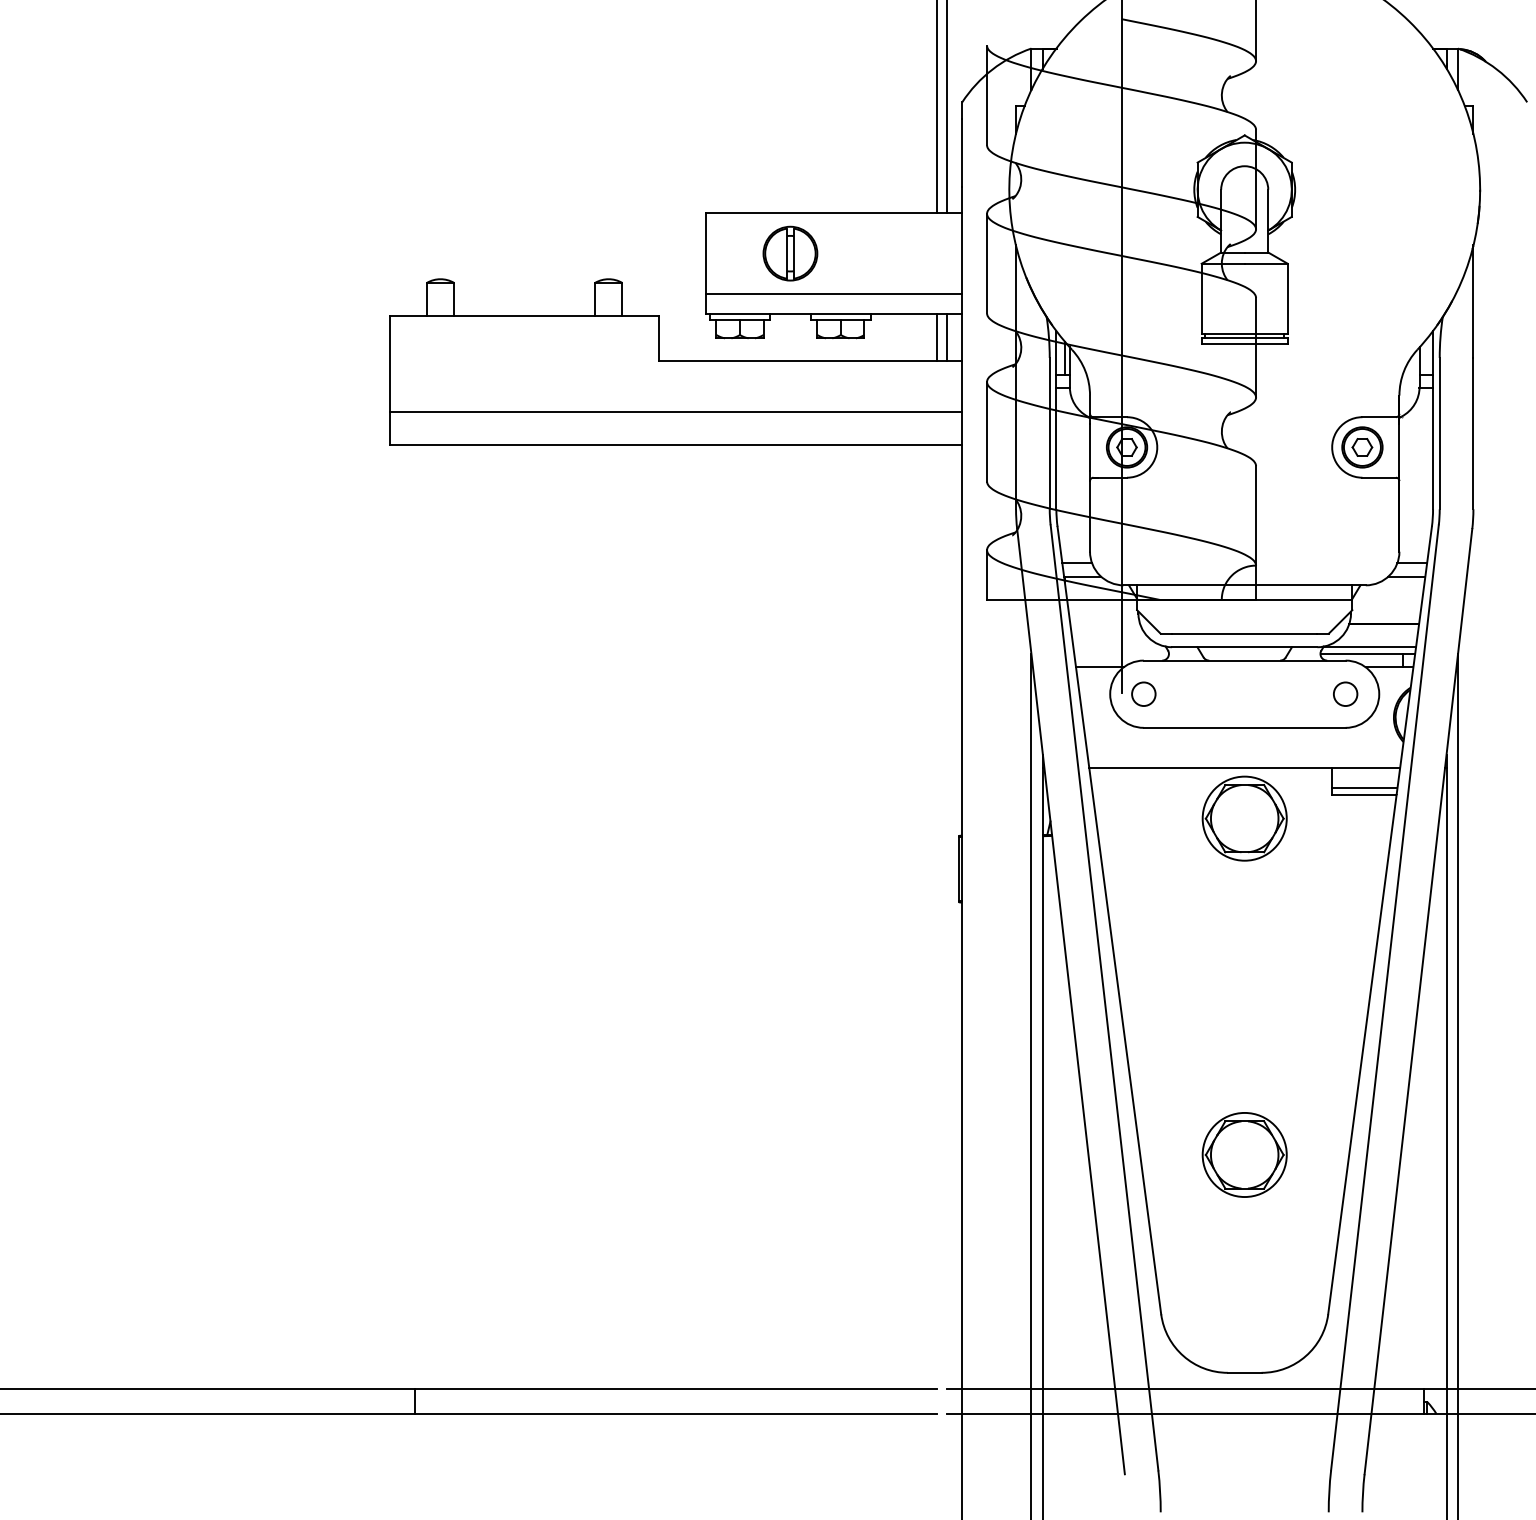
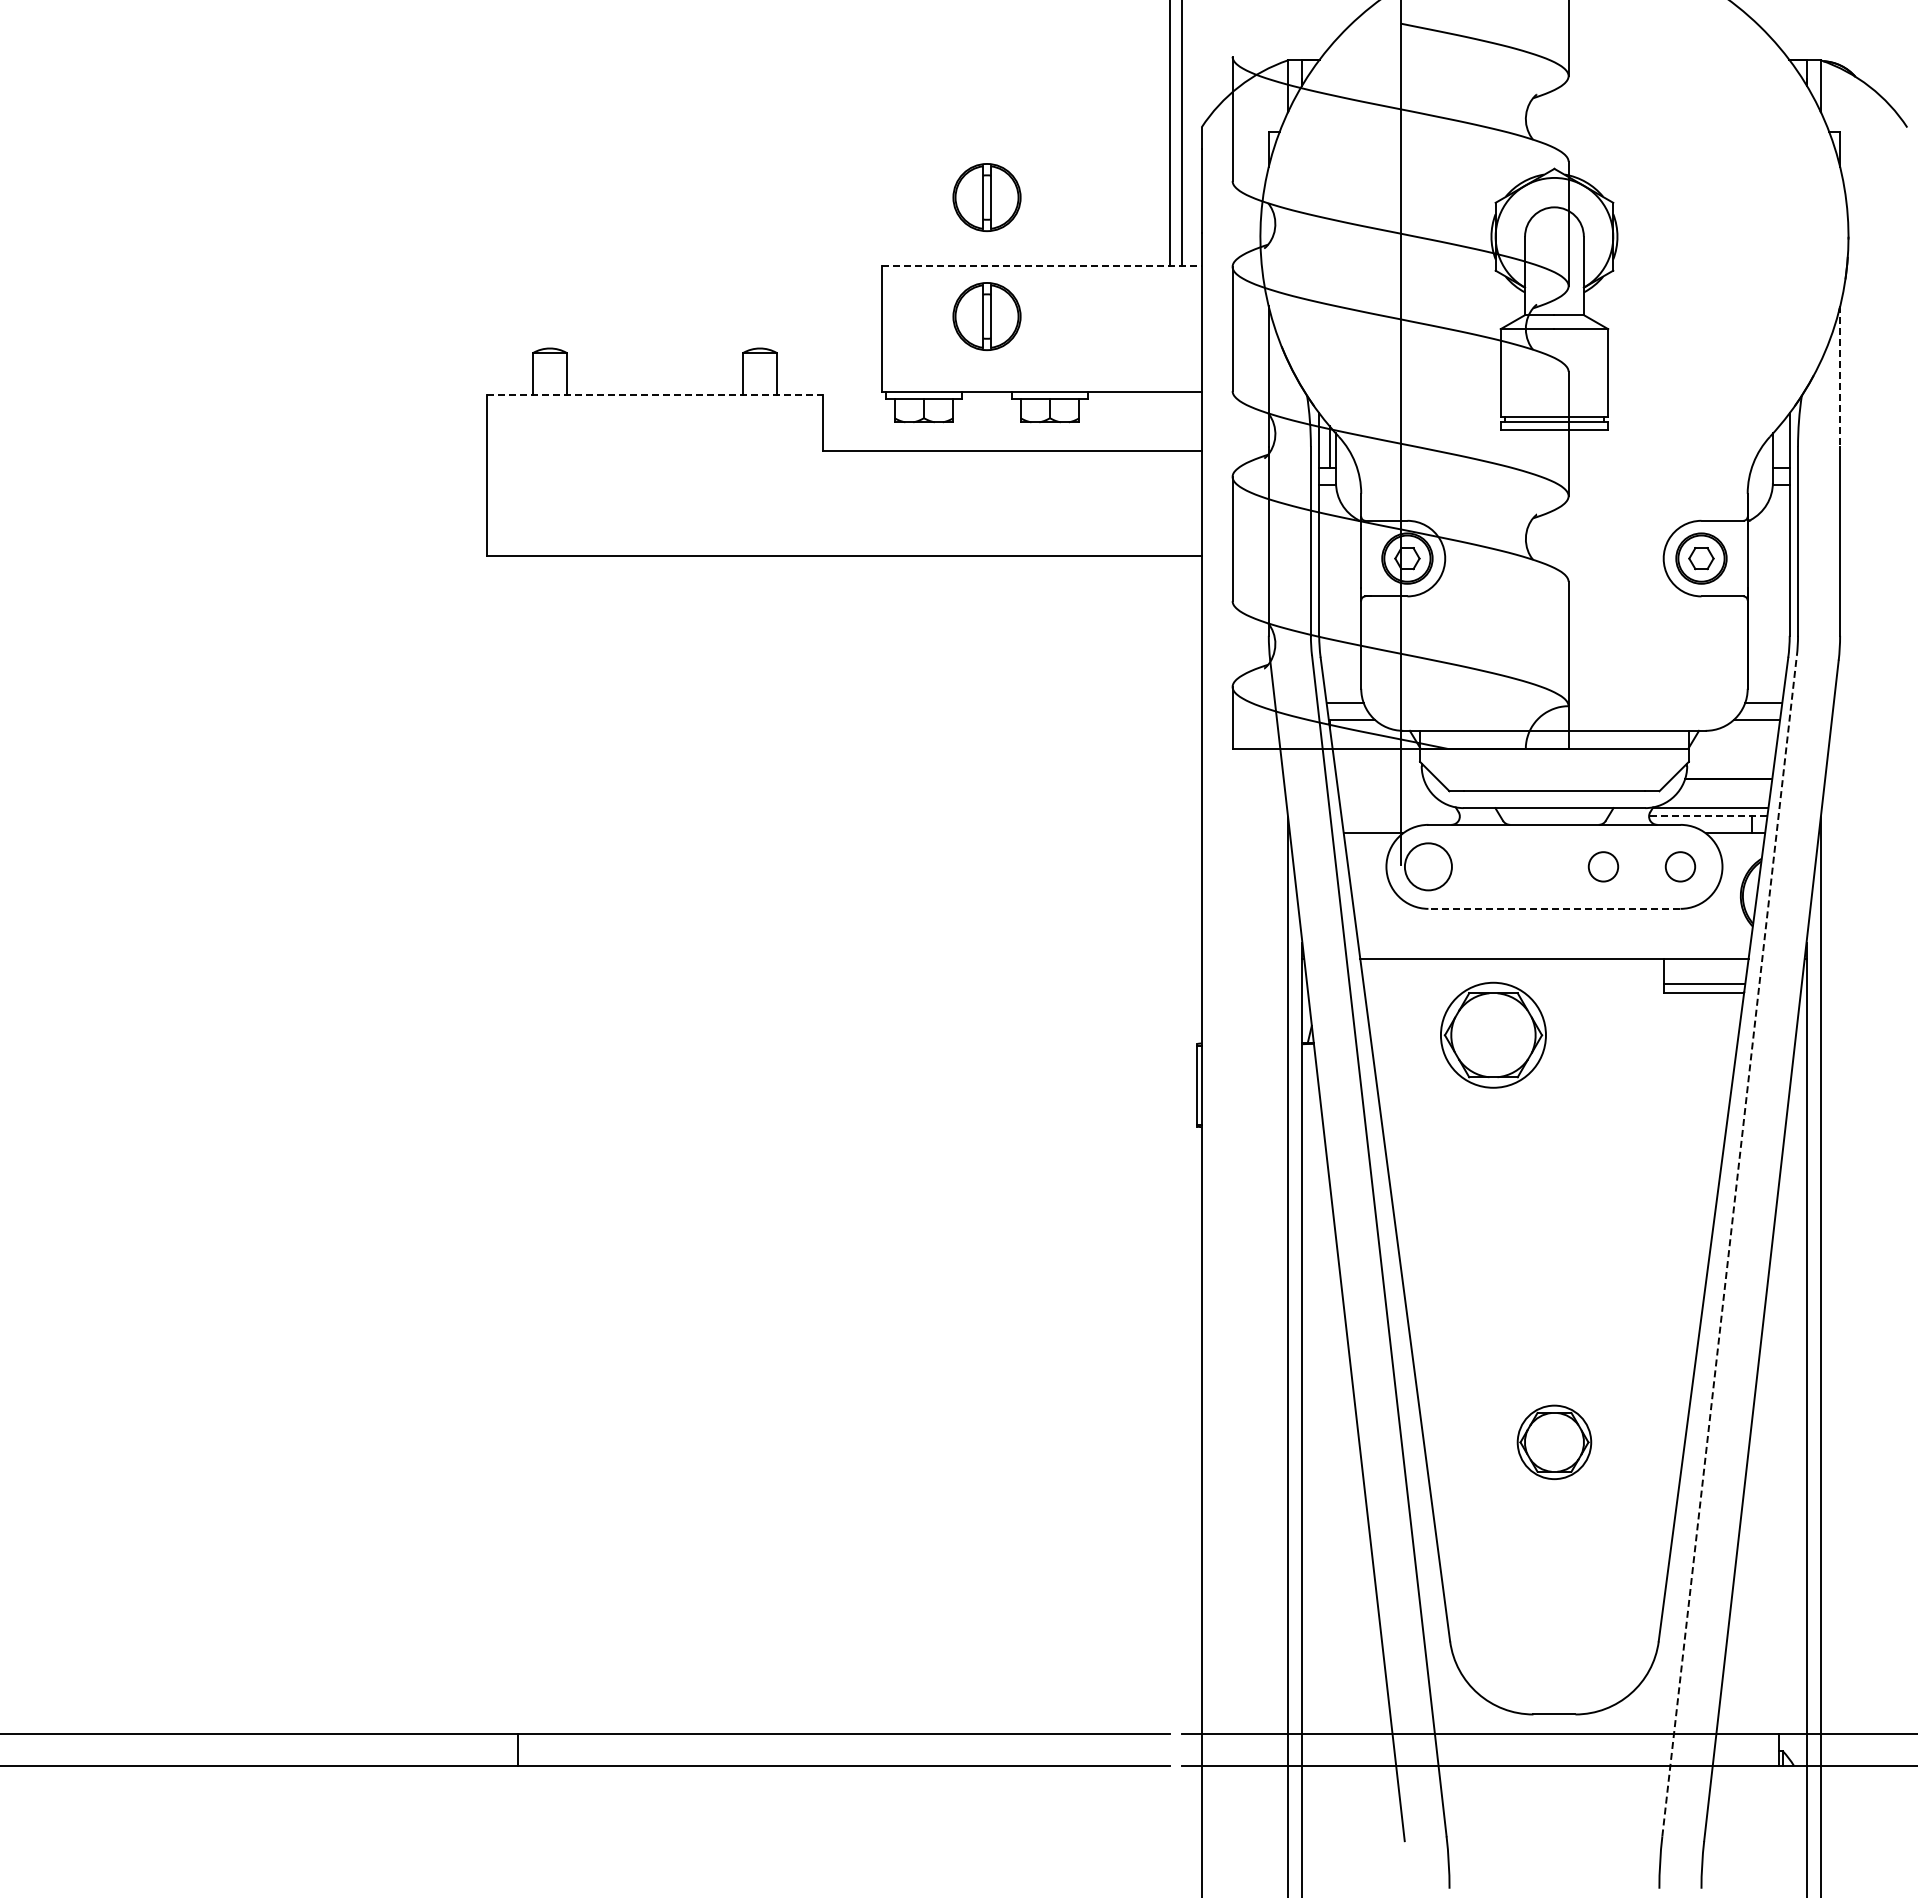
part: (790, 158) -> (986, 197), added
line: (834, 213) -> (1041, 266), solid -> dashed
line: (834, 293) -> (1041, 366), removed
line: (1473, 301) -> (1840, 376), solid -> dashed
line: (525, 316) -> (655, 394), solid -> dashed
line: (936, 337) -> (1169, 421), removed
line: (946, 337) -> (1182, 421), removed
line: (675, 412) -> (843, 514), removed
line: (1367, 653) -> (1707, 816), solid -> dashed
circle: (1143, 693) -> (1428, 866), size x1.6
circle: (1283, 693) -> (1603, 866), added
line: (1243, 727) -> (1553, 908), solid -> dashed
part: (1244, 818) -> (1493, 1034), moved
line: (1384, 997) -> (1729, 1245), solid -> dashed
part: (1244, 1155) -> (1554, 1442), size x0.7

